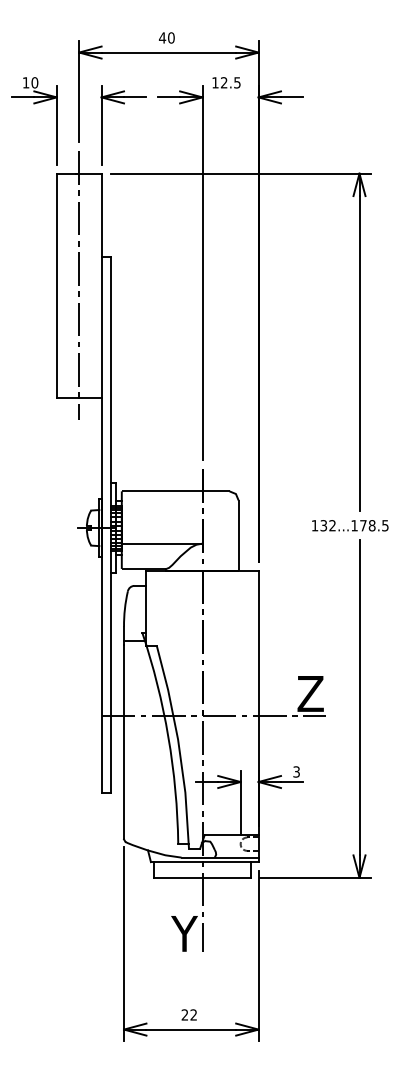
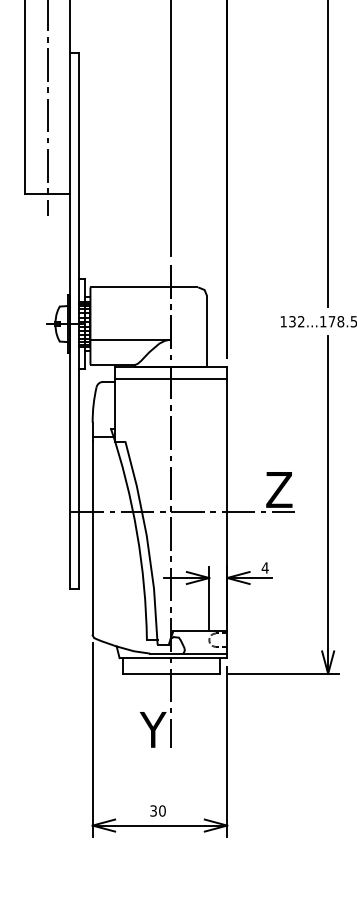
line: (202, 582) -> (171, 378), added
text: (296, 771) -> (265, 567), 3 -> 4
text: (189, 1014) -> (158, 810), 22 -> 30

